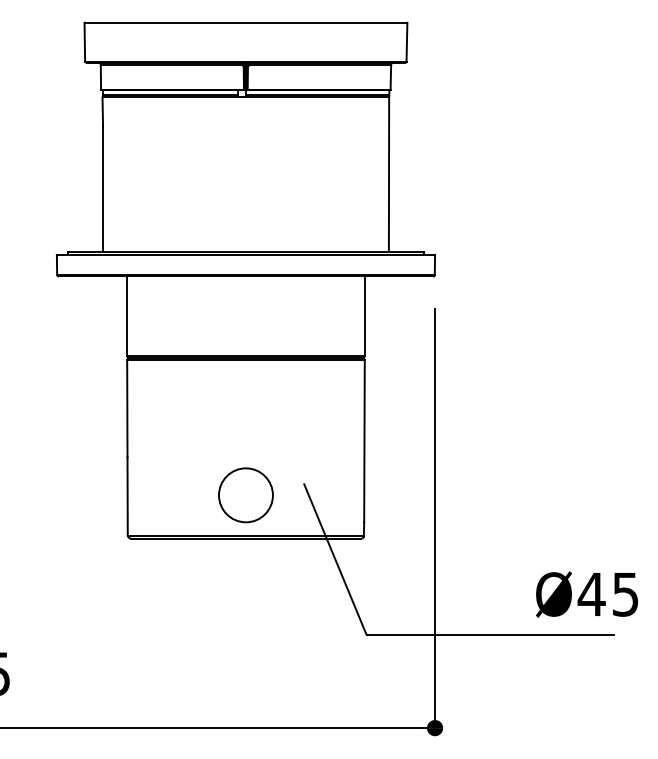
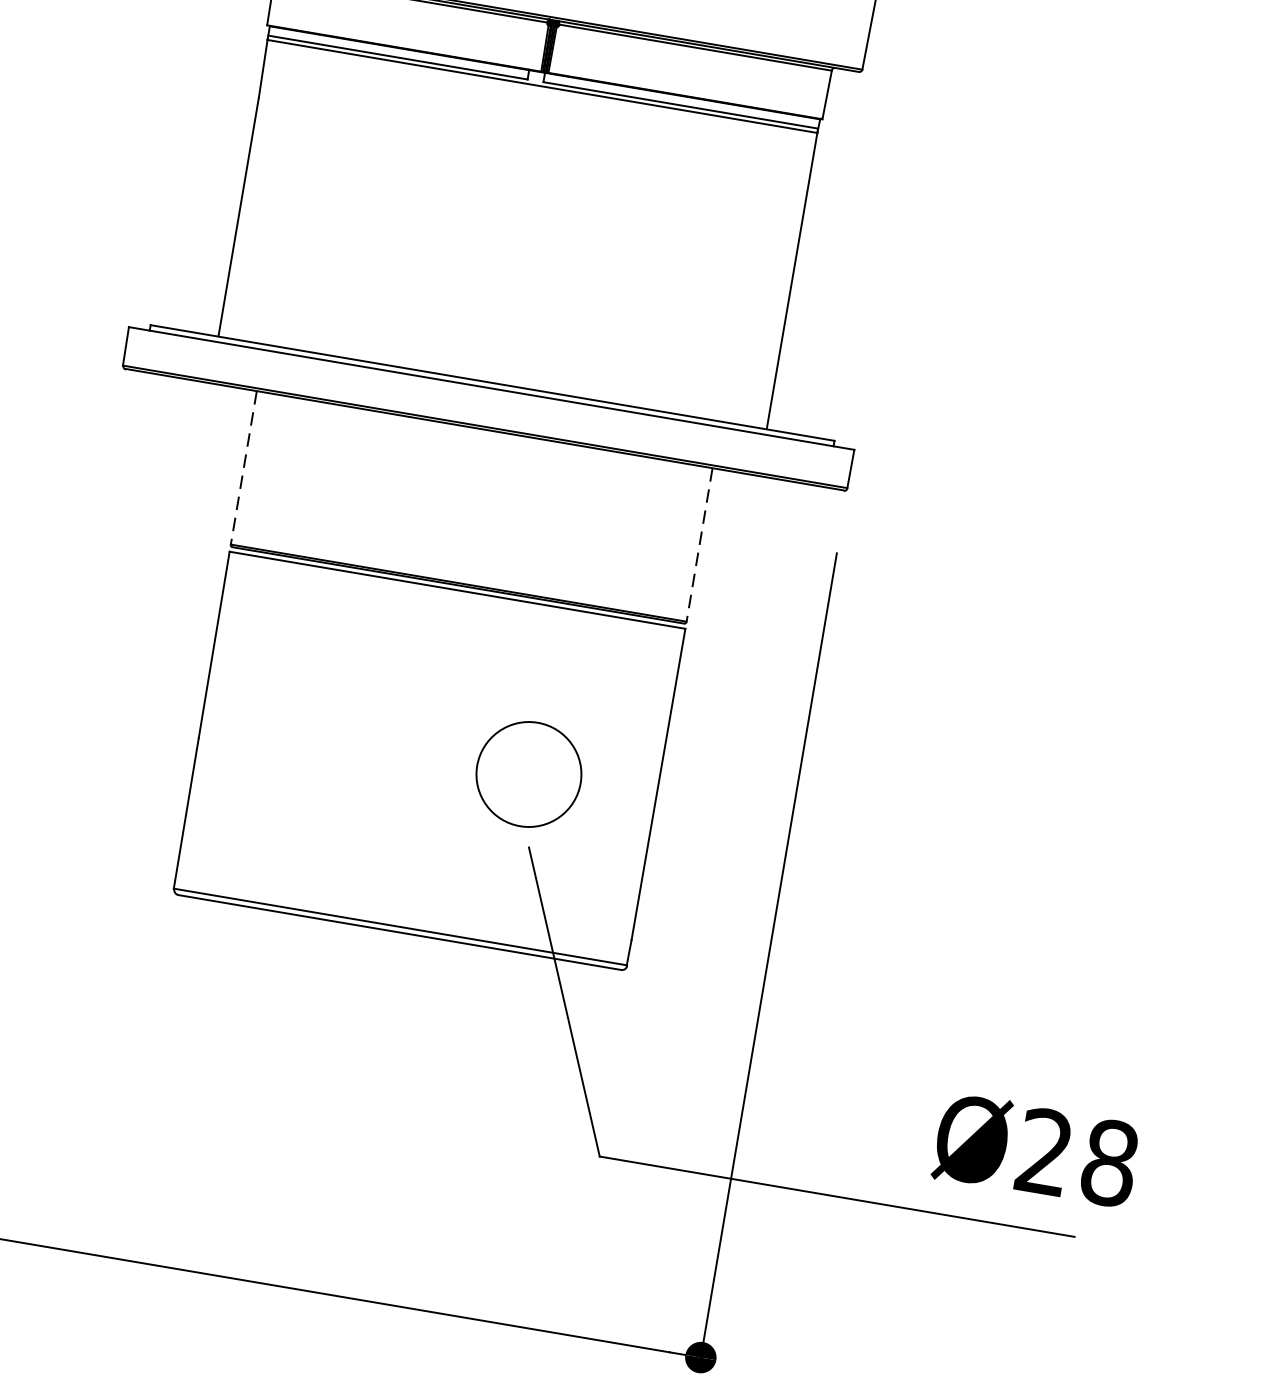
line: (127, 316) -> (244, 468), solid -> dashed
line: (364, 316) -> (699, 545), solid -> dashed
circle: (245, 495) -> (527, 774), moved
text: (607, 594) -> (1074, 1157), Ø45 -> Ø28

